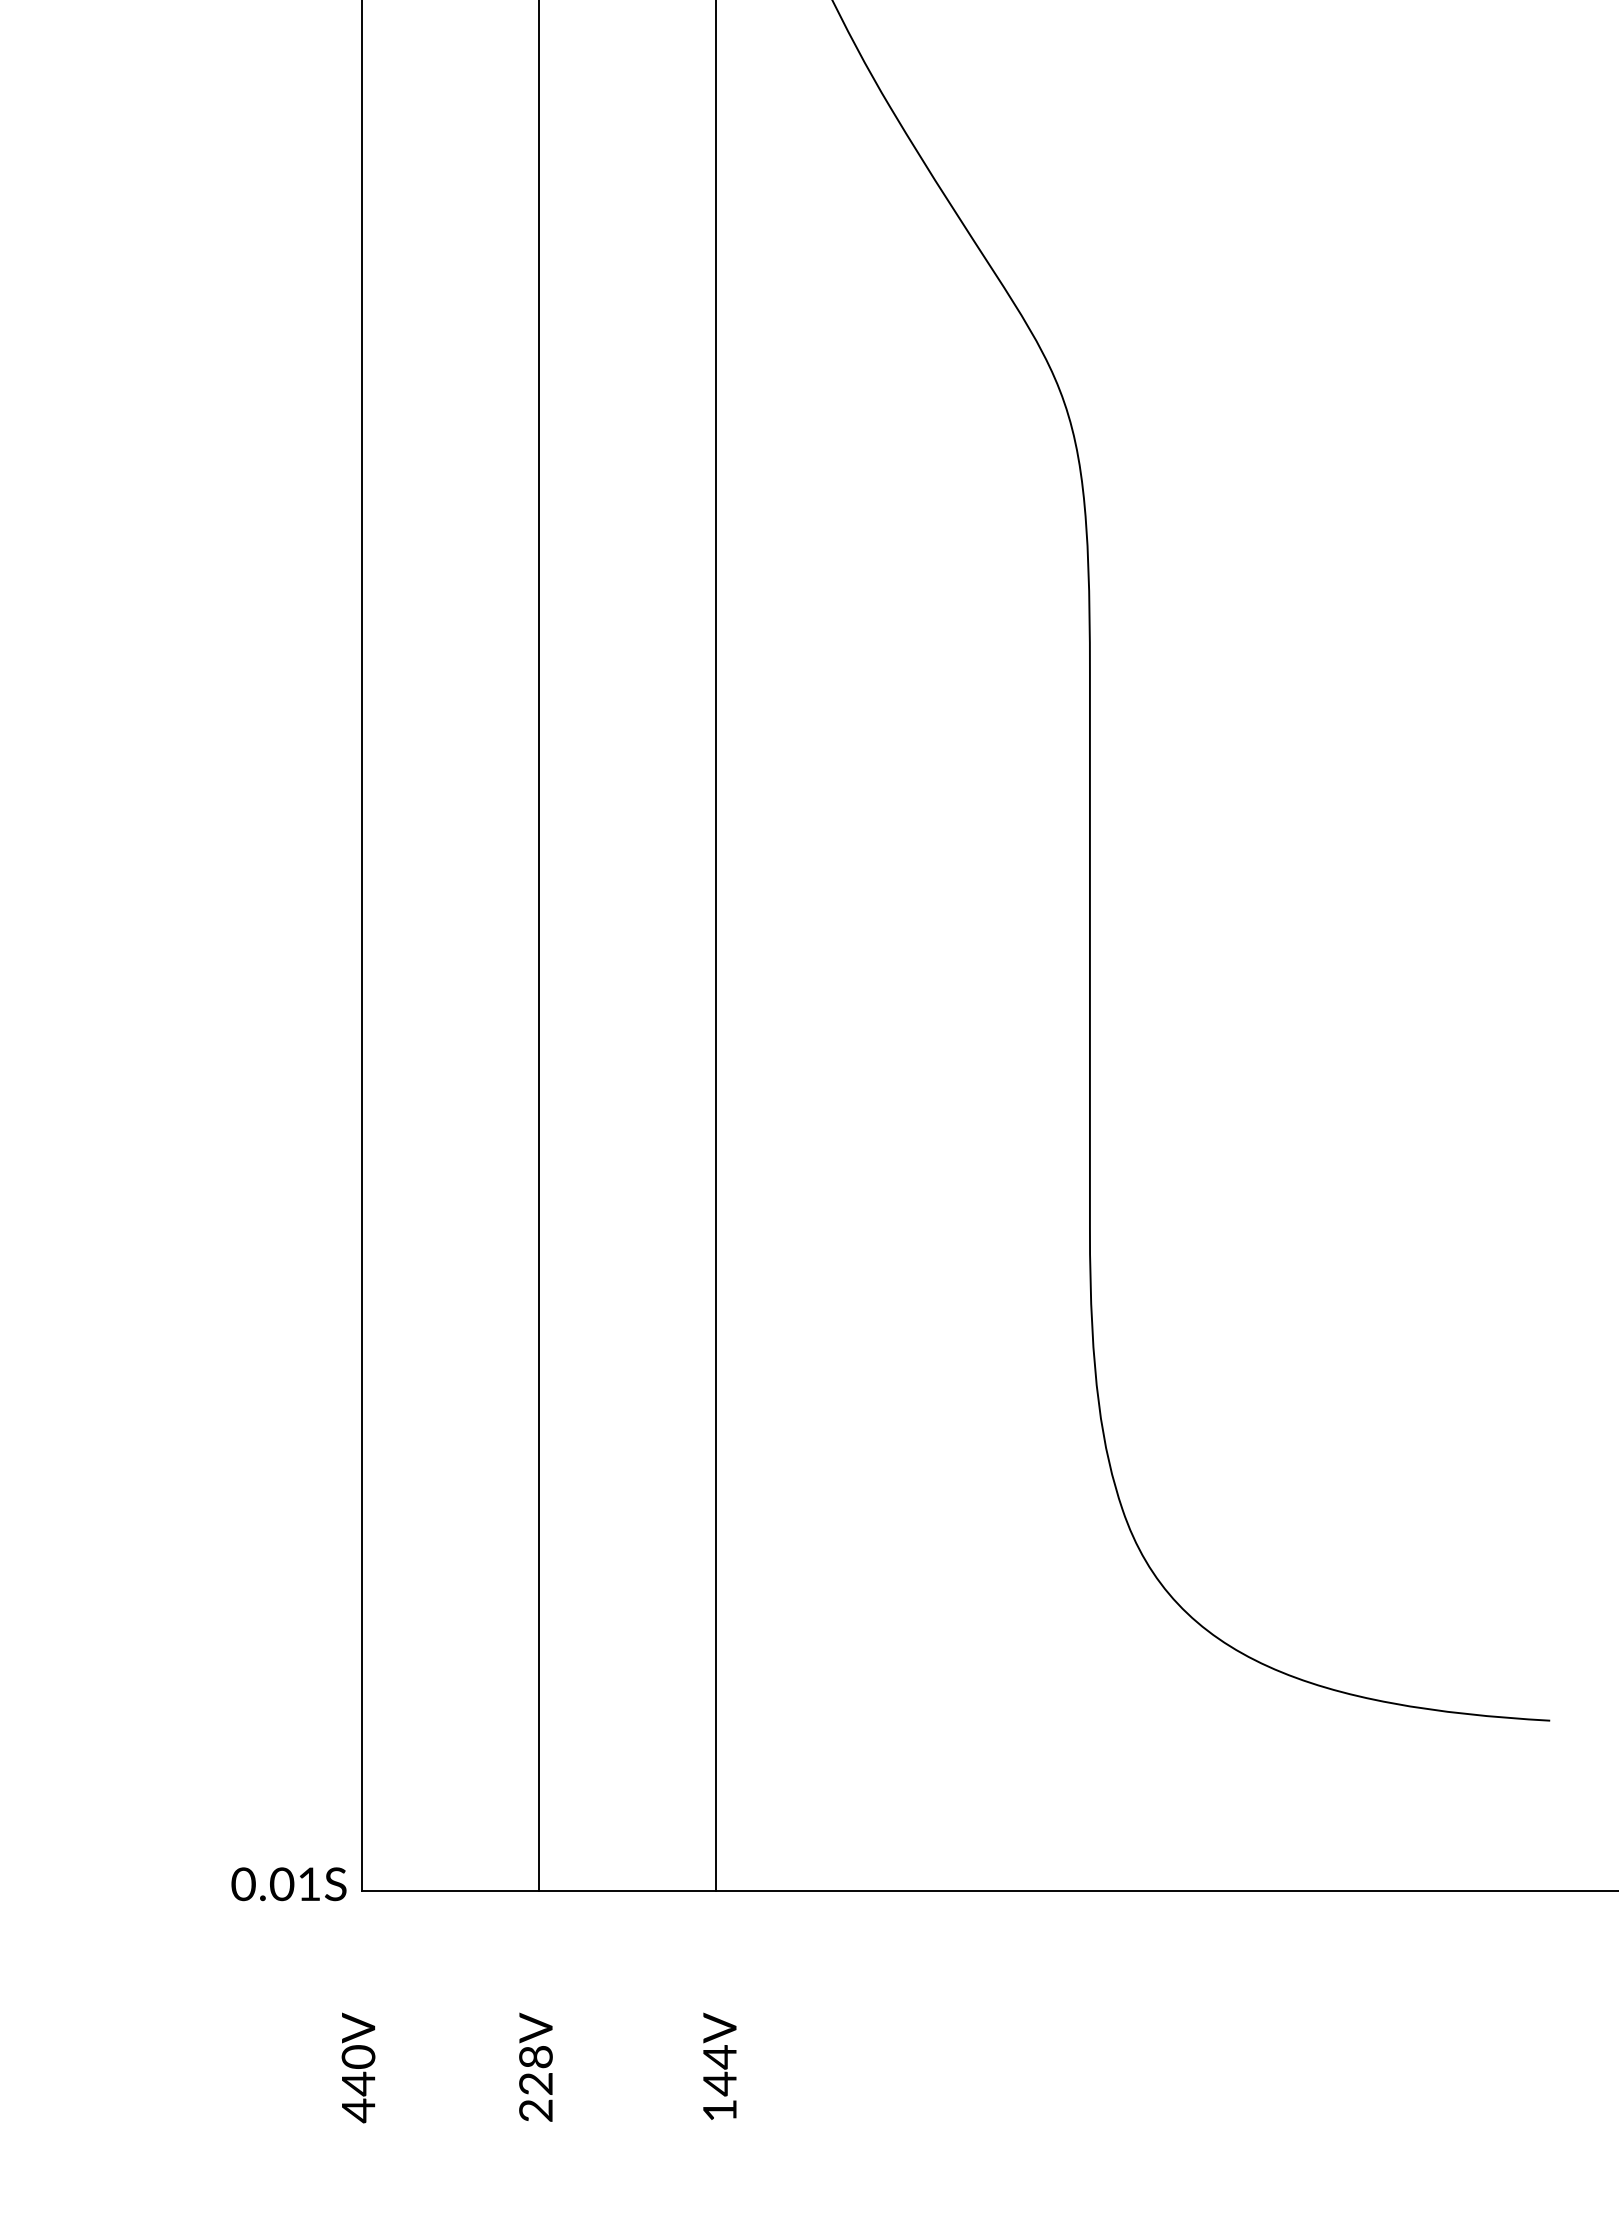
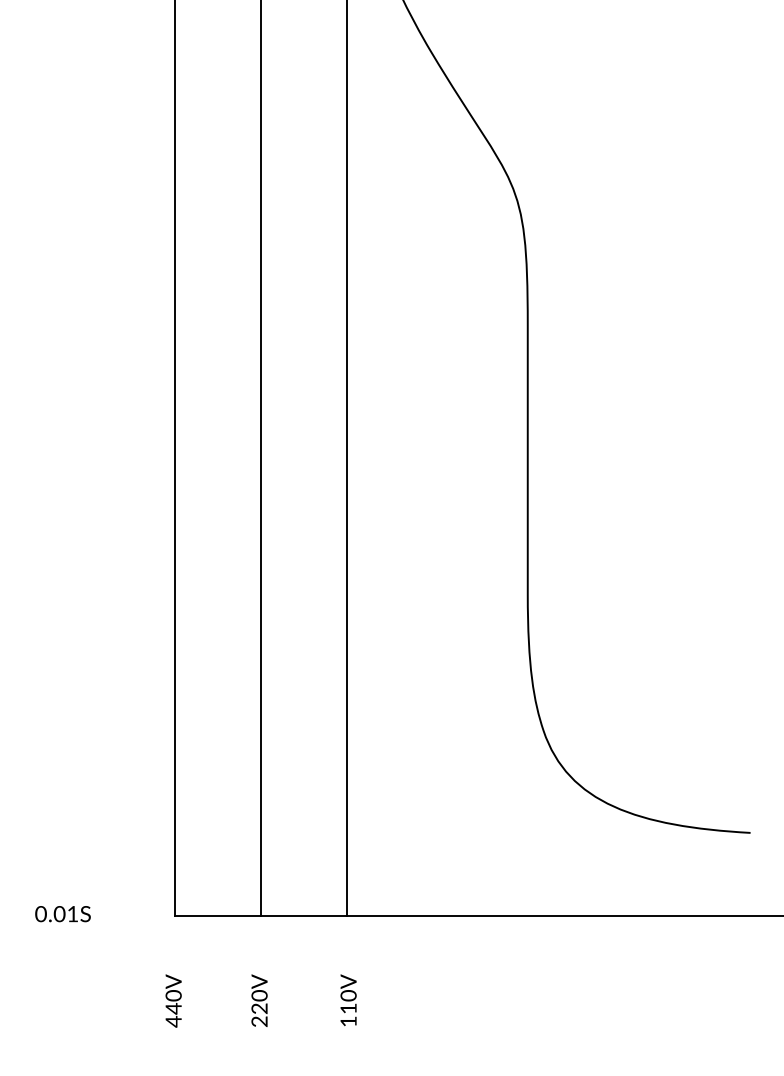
text: (287, 1885) -> (62, 914), moved
text: (535, 2056) -> (259, 995), 228V -> 220V
text: (719, 2070) -> (348, 1002), 144V -> 110V

